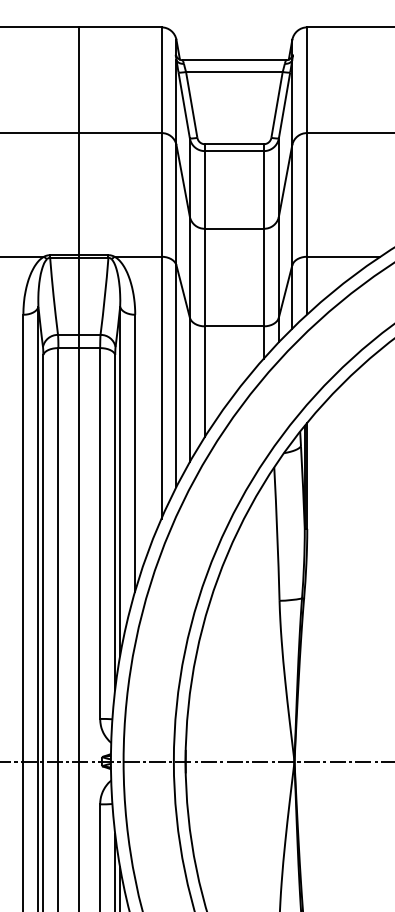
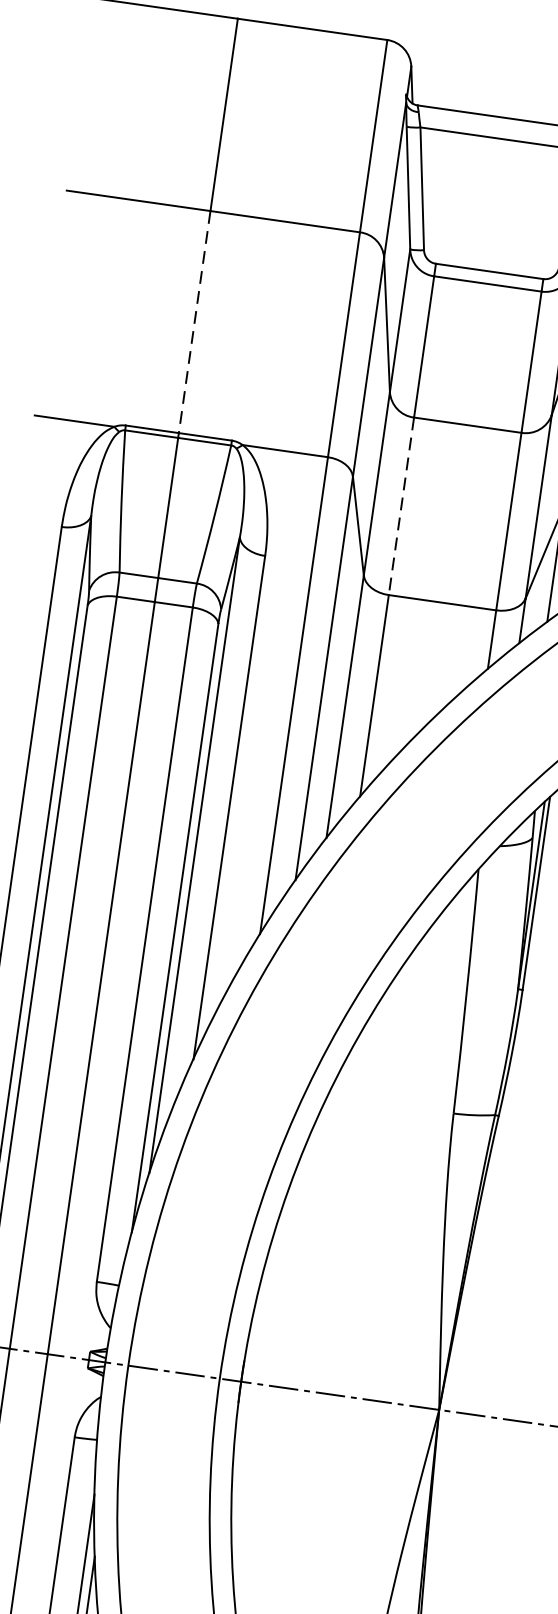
line: (79, 194) -> (194, 322), solid -> dashed
line: (204, 277) -> (400, 506), solid -> dashed

